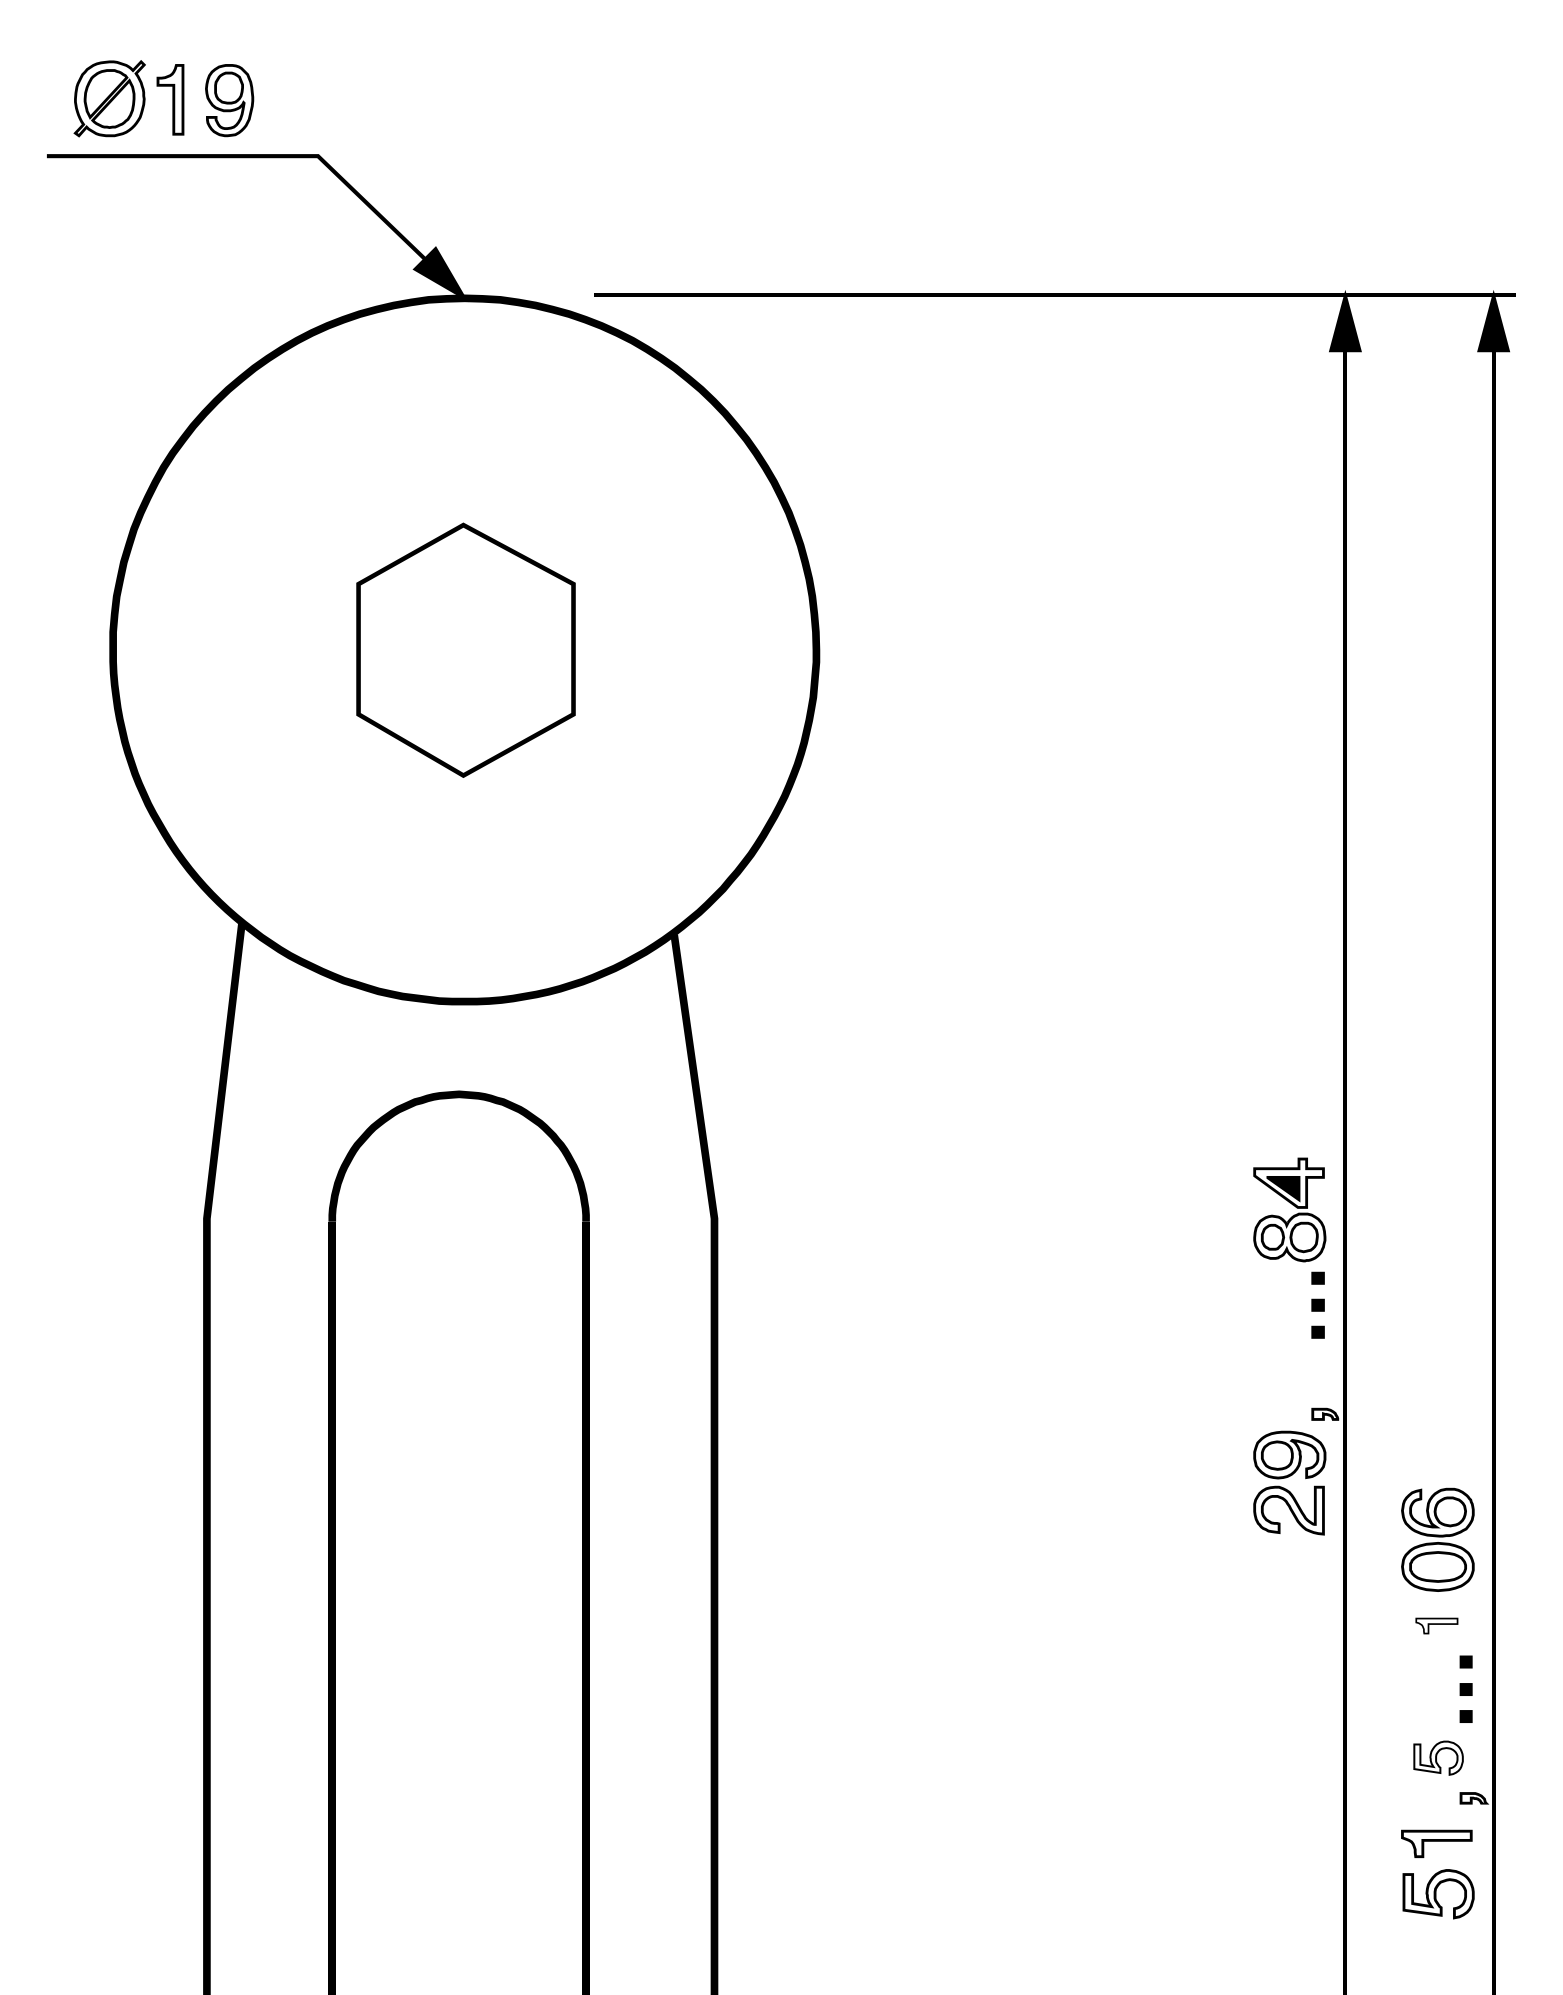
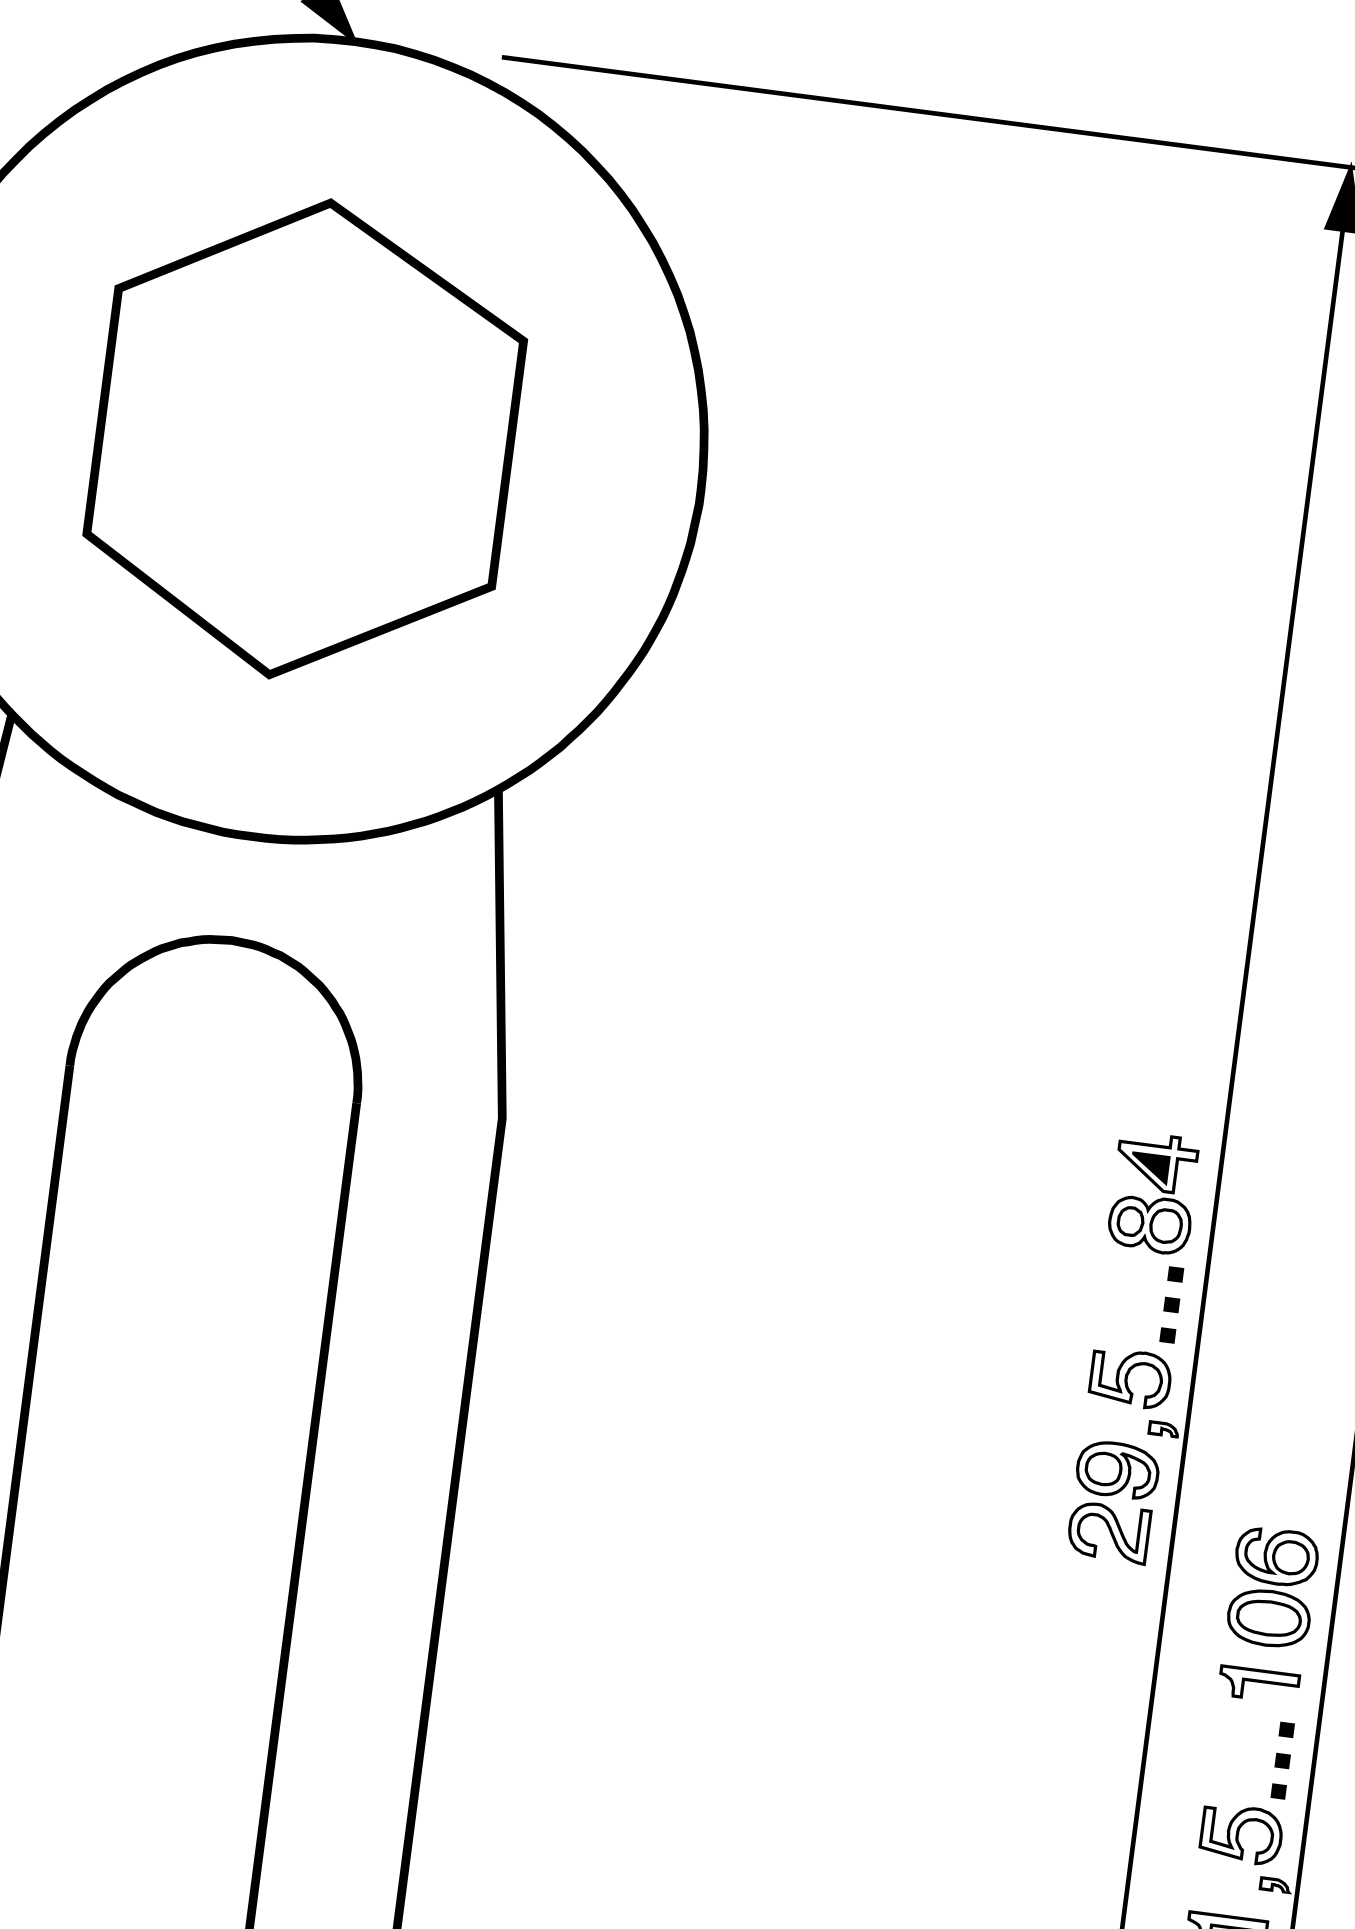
part: (465, 650) -> (304, 439), size x1.67
part: (1290, 1373) -> (1130, 1378), added
part: (1436, 1625) -> (1258, 1684), size x1.67
part: (1438, 1758) -> (1241, 1834), size x1.43

